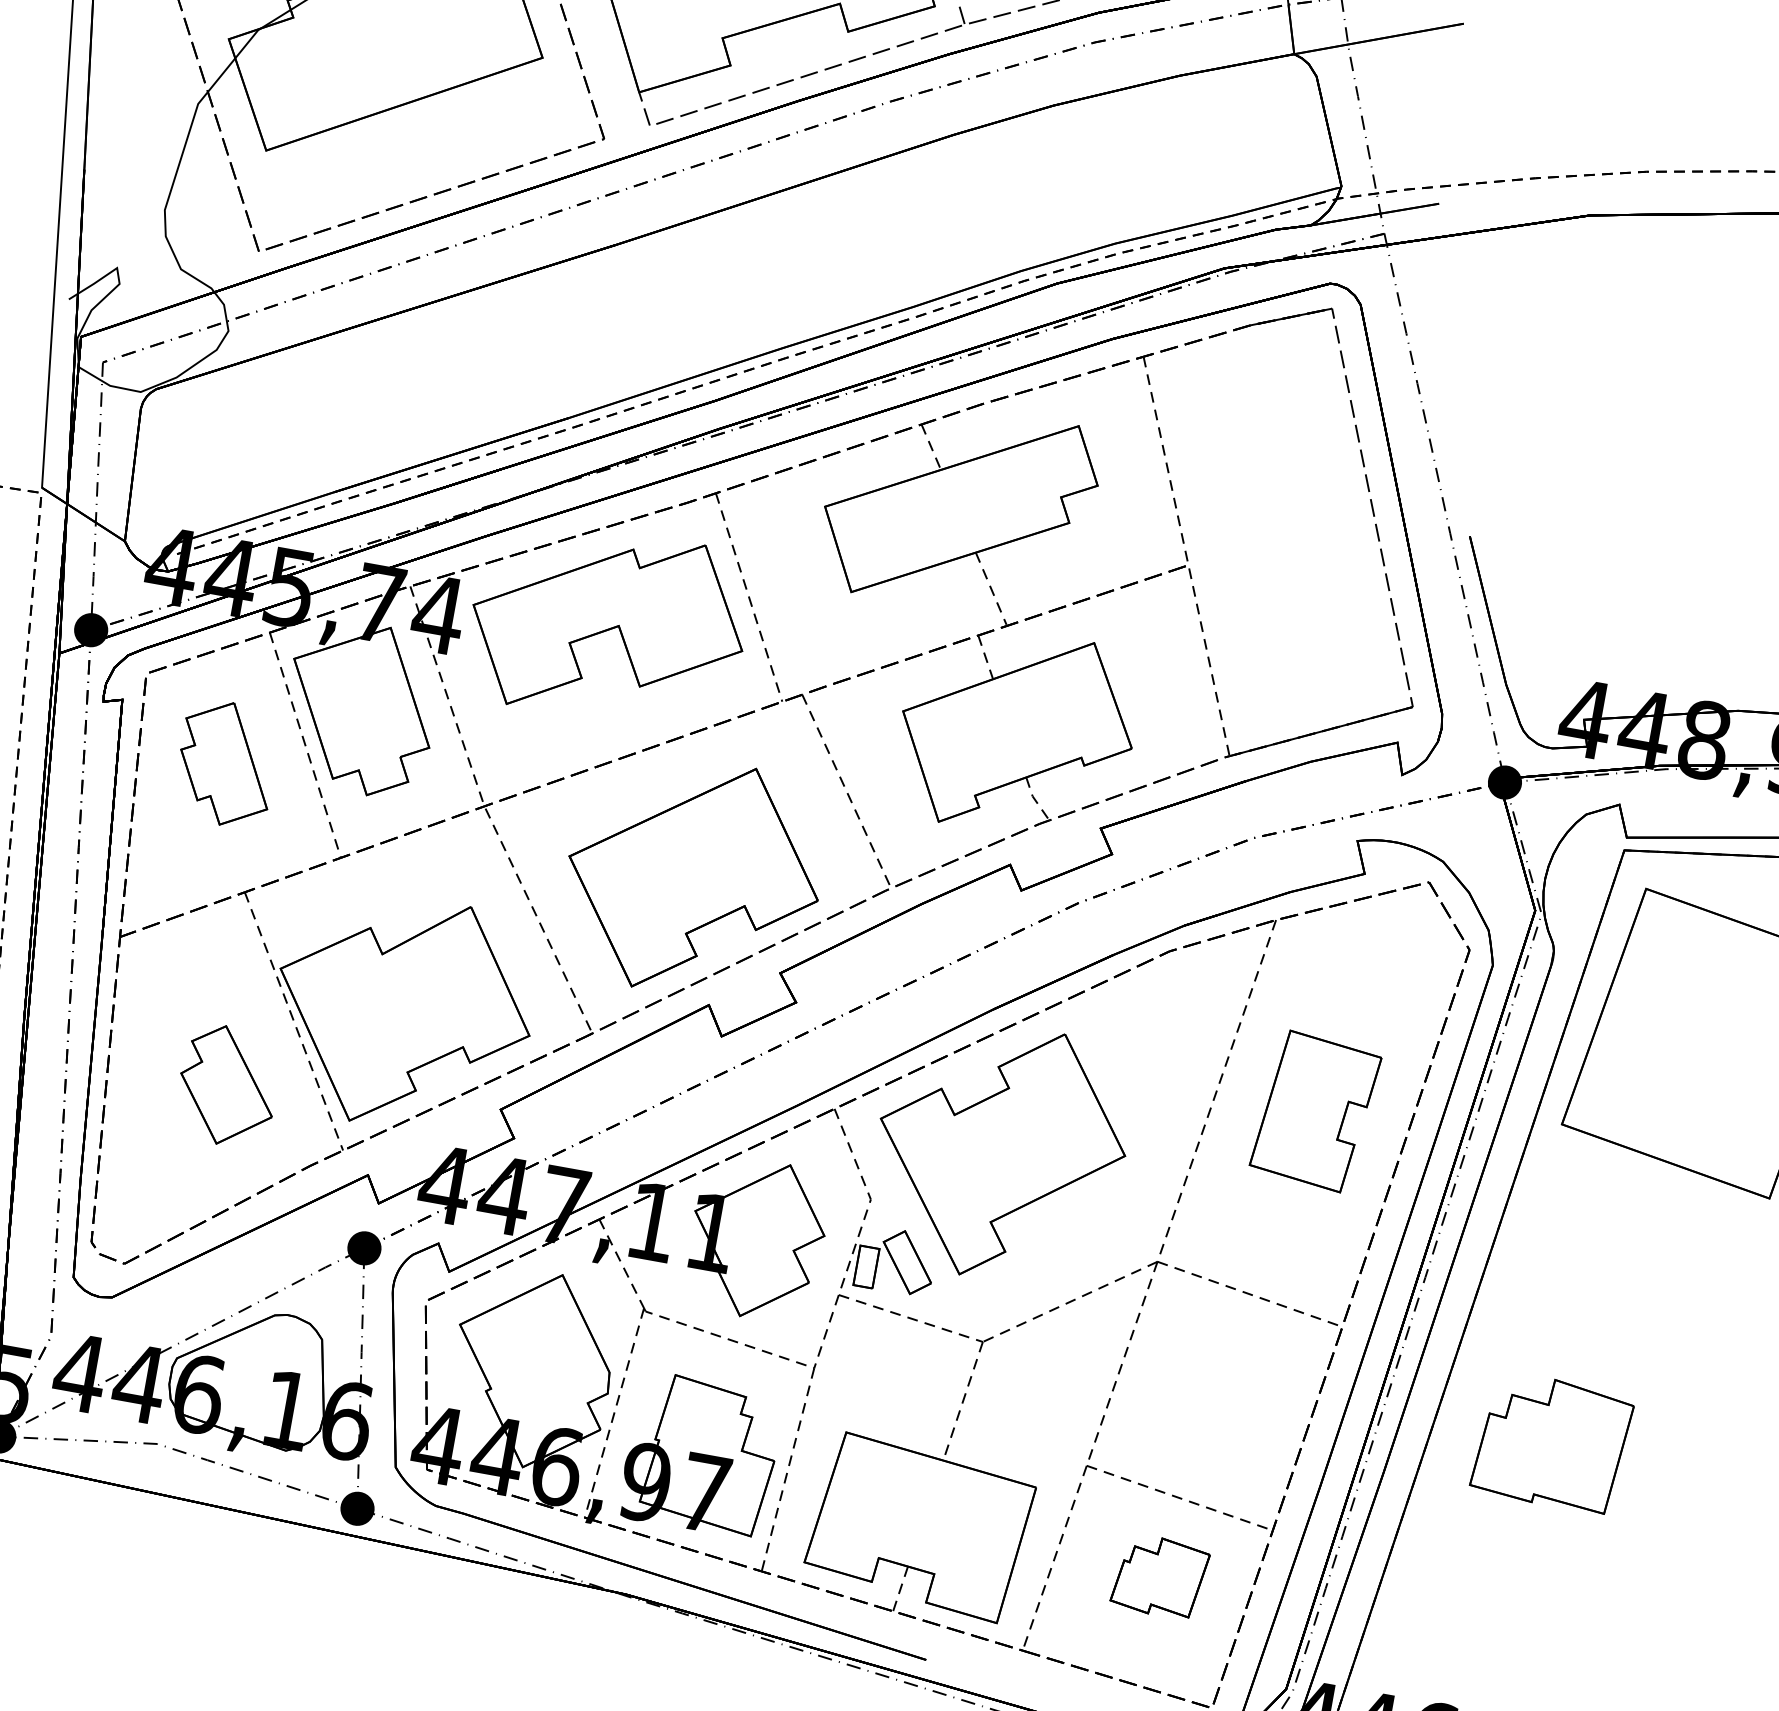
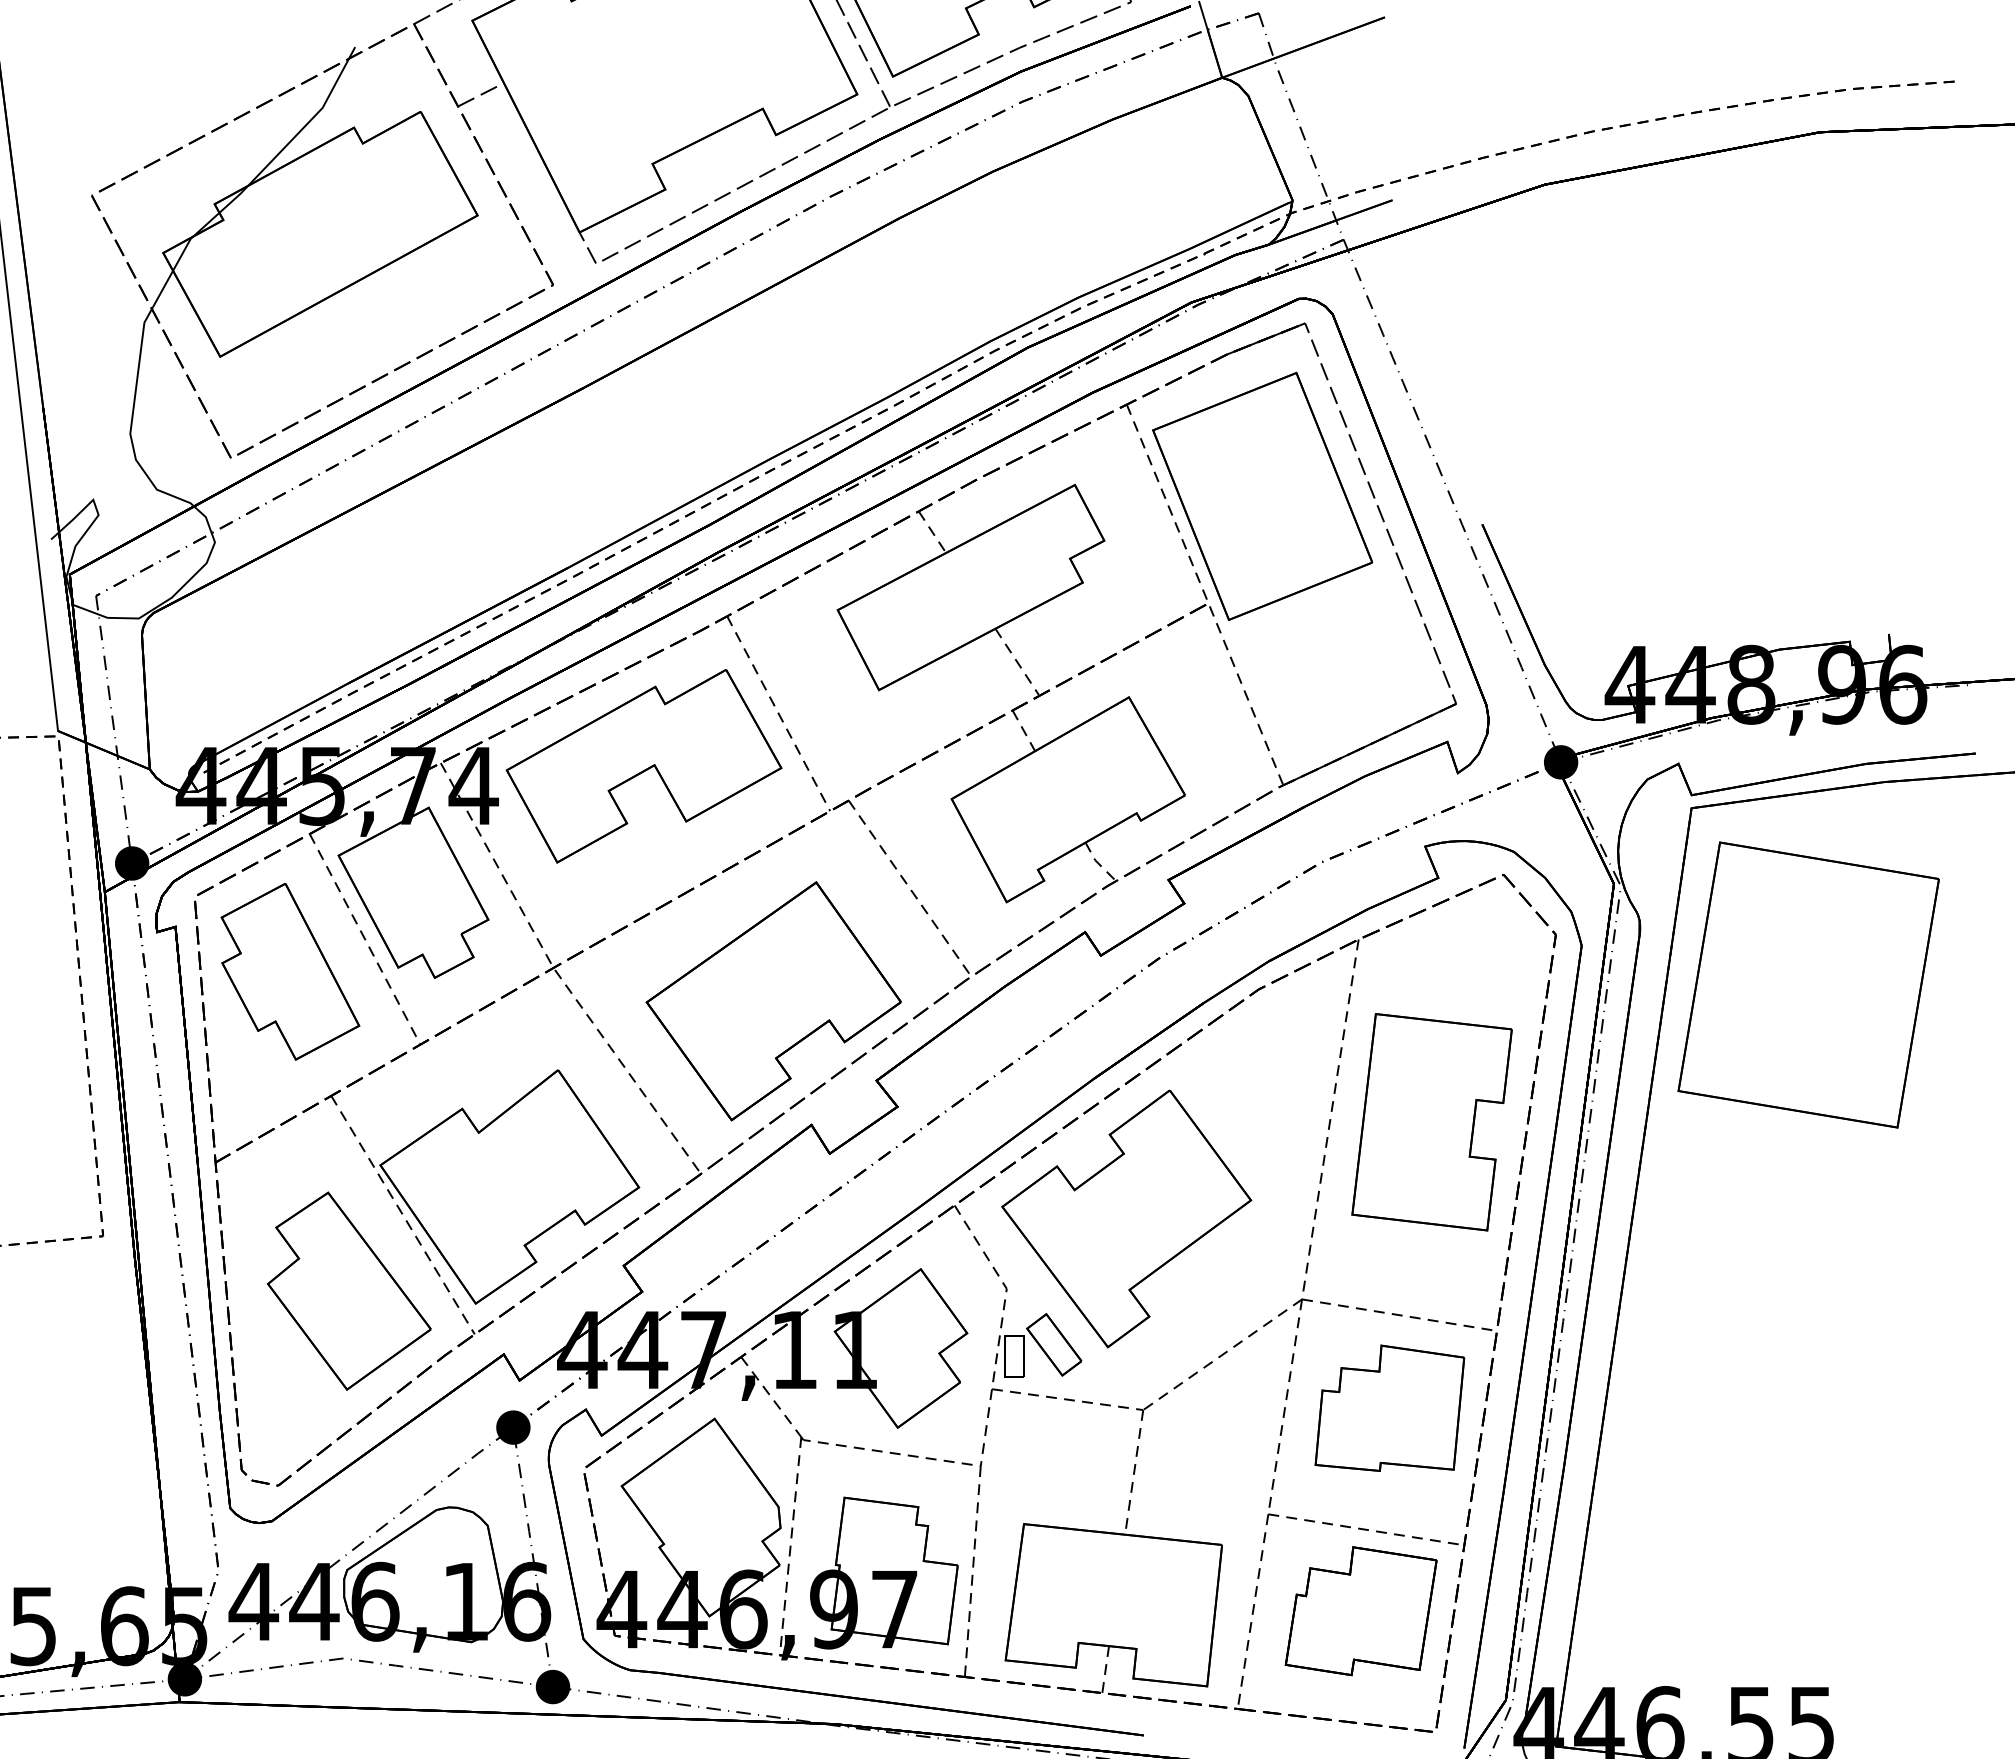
part: (1260, 469) -> (1262, 495), added
part: (226, 763) -> (290, 971), size x1.43
part: (228, 1085) -> (349, 1290), size x1.67
part: (1315, 1111) -> (1431, 1122), size x1.43
part: (1552, 1441) -> (1389, 1407), moved
part: (1159, 1576) -> (1360, 1611), size x1.67

